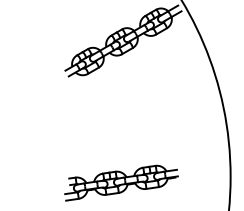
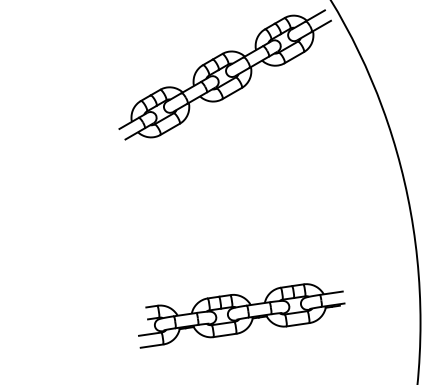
part: (121, 182) -> (241, 314), moved

